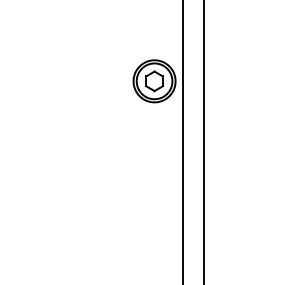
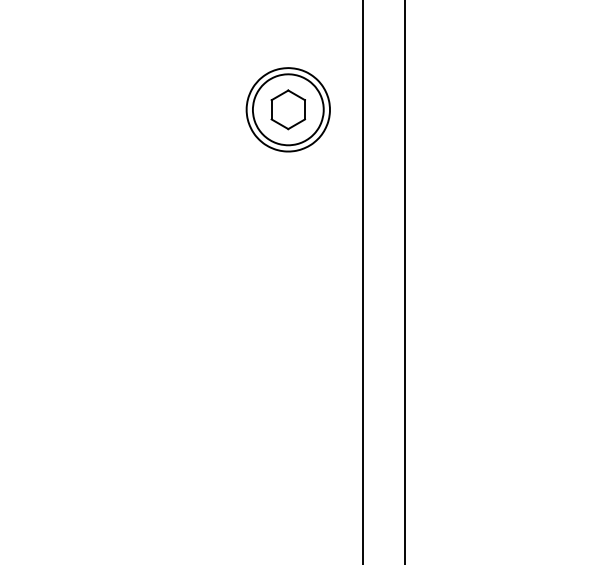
part: (154, 81) -> (288, 110), moved

